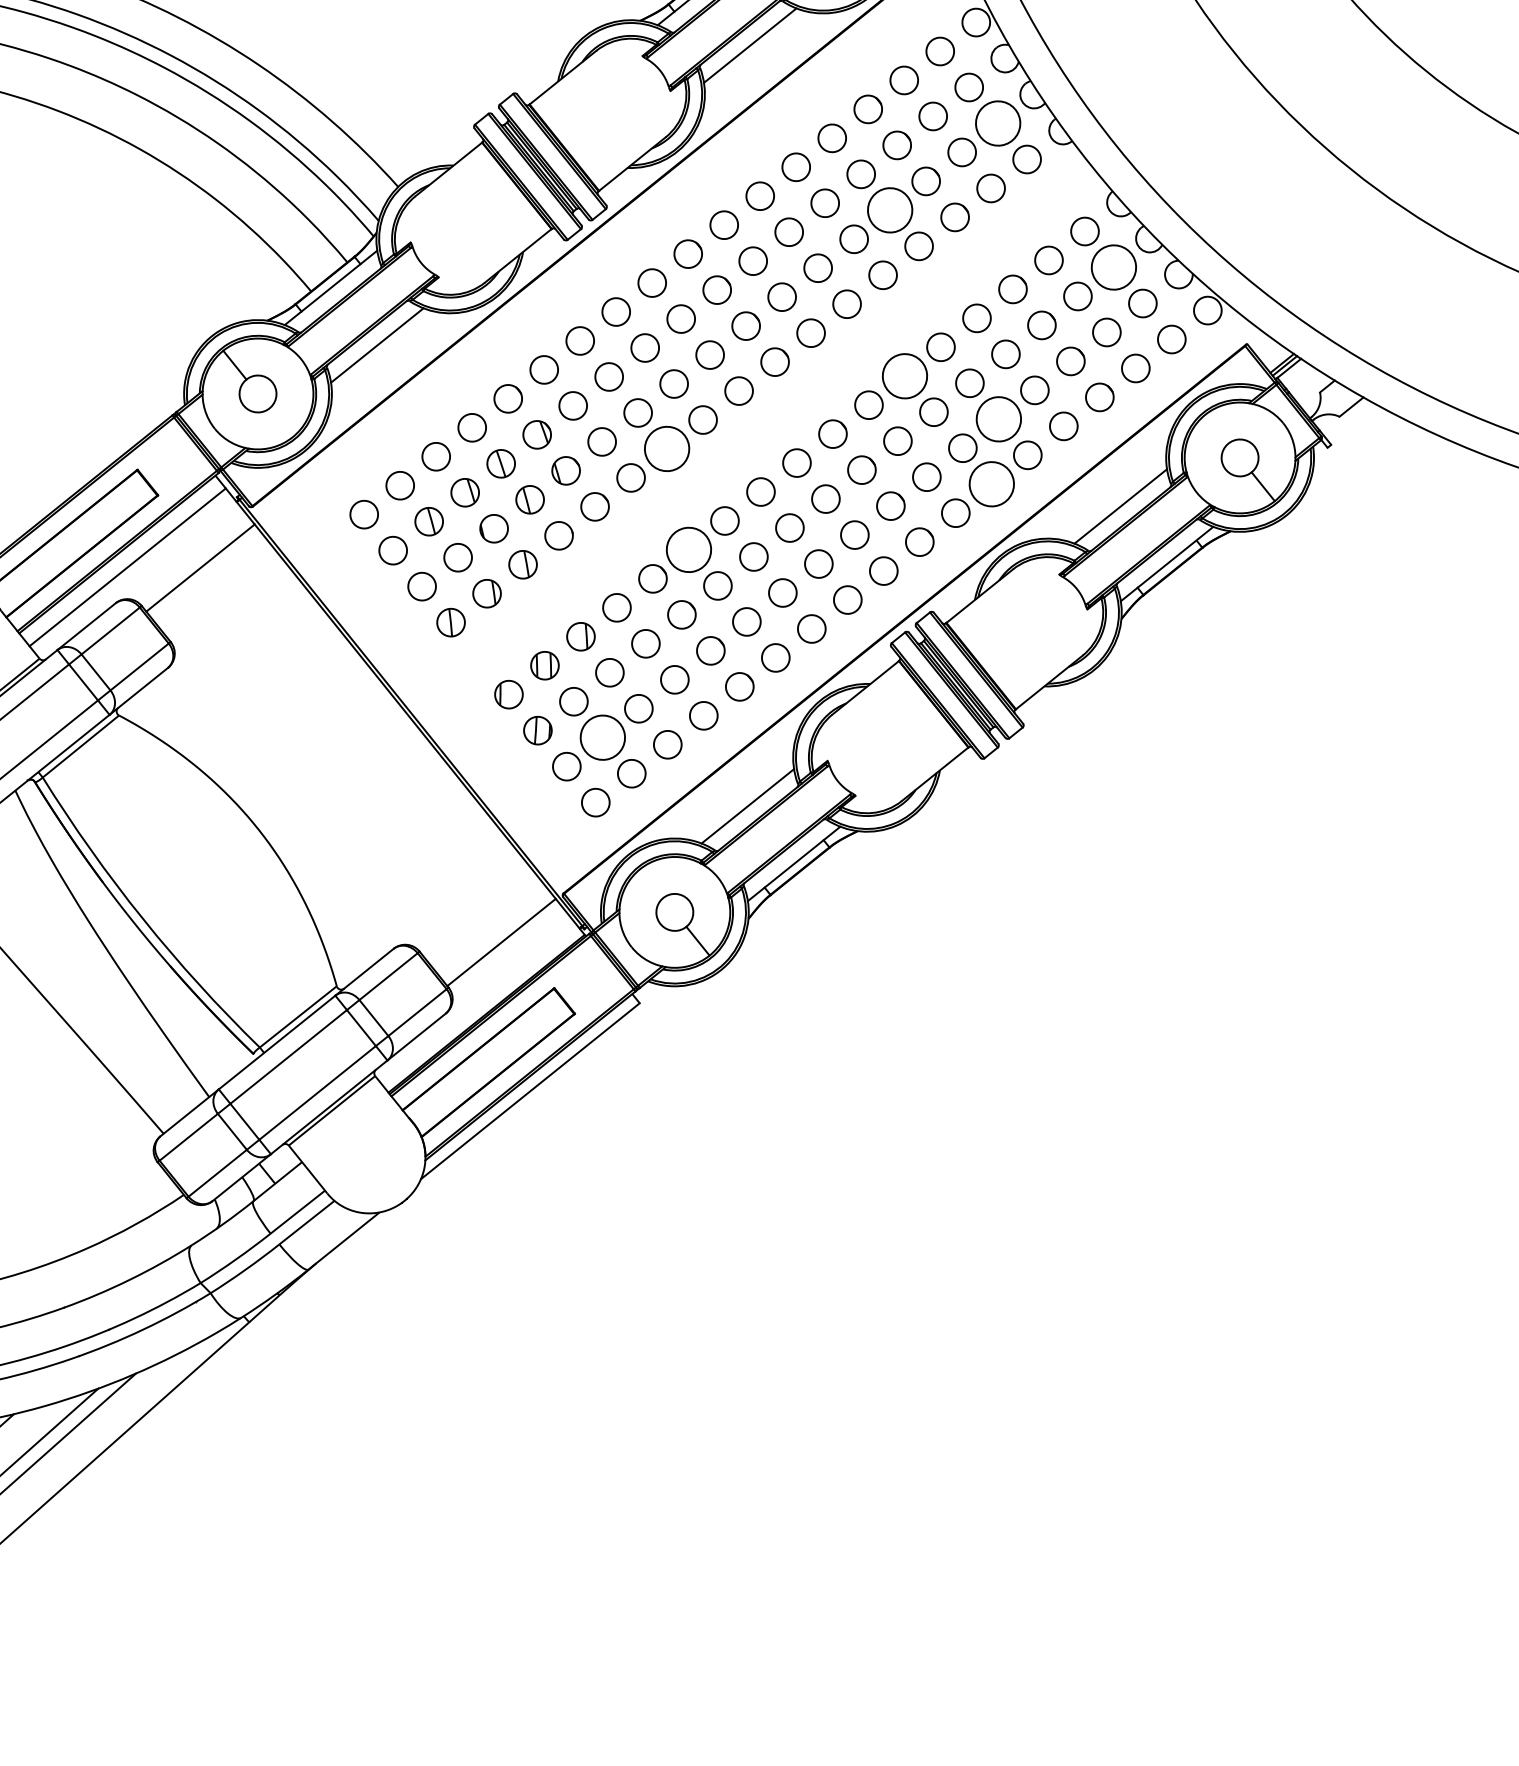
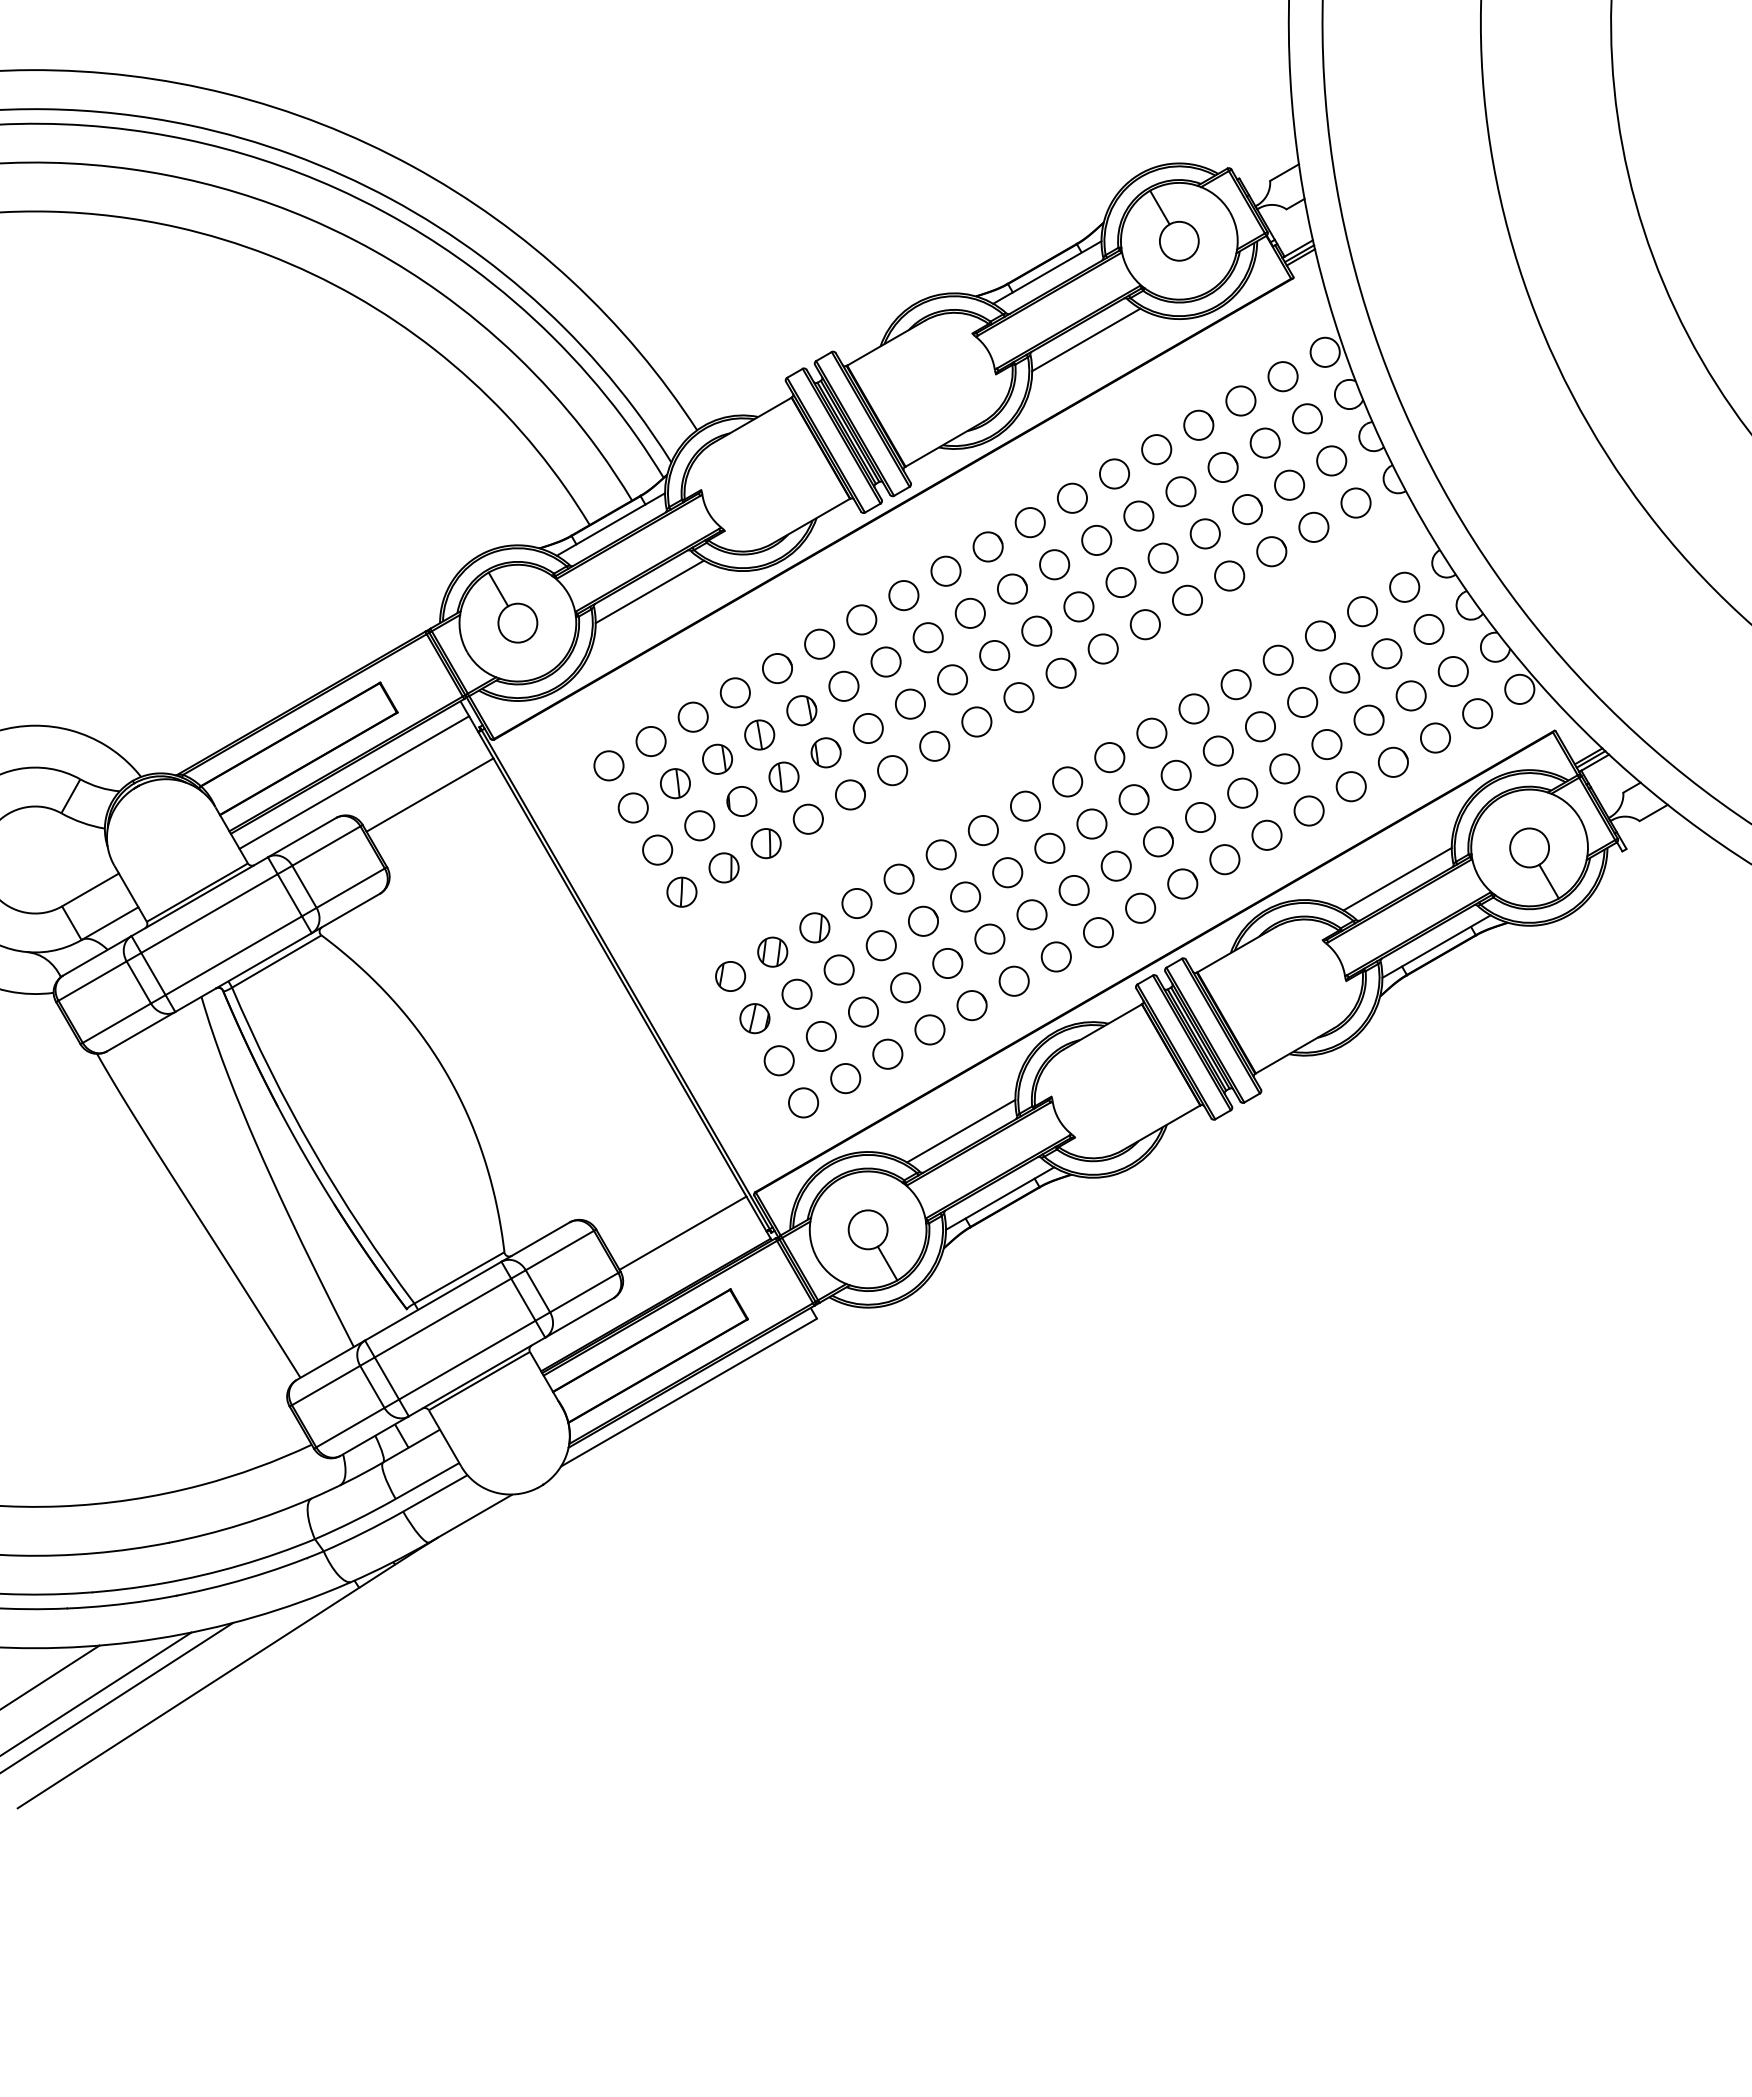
circle: (997, 123) -> (1331, 460), size x0.62
circle: (889, 210) -> (1204, 533), size x0.62
circle: (1113, 267) -> (1428, 629), size x0.62
circle: (904, 375) -> (1193, 708), size x0.62
circle: (998, 419) -> (1284, 768), size x0.62
circle: (666, 448) -> (934, 745), size x0.62
circle: (991, 483) -> (1266, 834), size x0.62
circle: (688, 549) -> (940, 854), size x0.62
circle: (602, 737) -> (820, 1036), size x0.62

